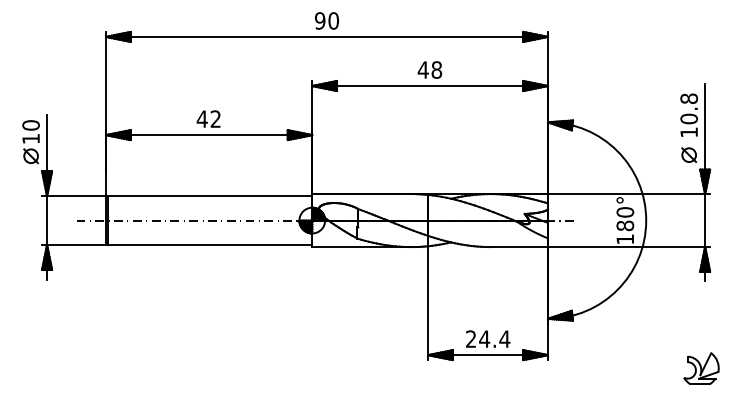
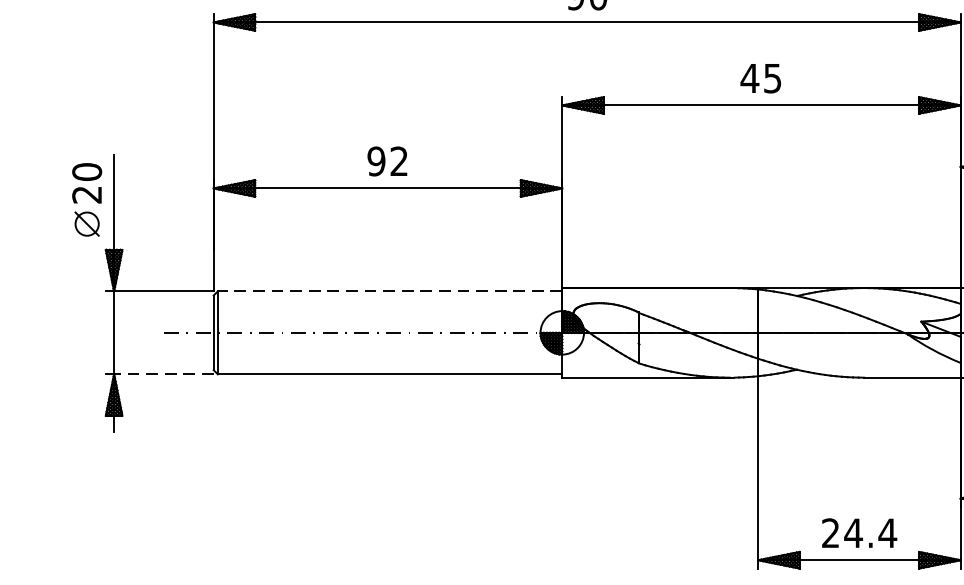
text: (436, 69) -> (772, 77), 48 -> 45
text: (201, 118) -> (375, 160), 42 -> 92
text: (30, 139) -> (86, 195), 10 -> 20
line: (210, 196) -> (390, 292), solid -> dashed
line: (76, 245) -> (163, 374), solid -> dashed

